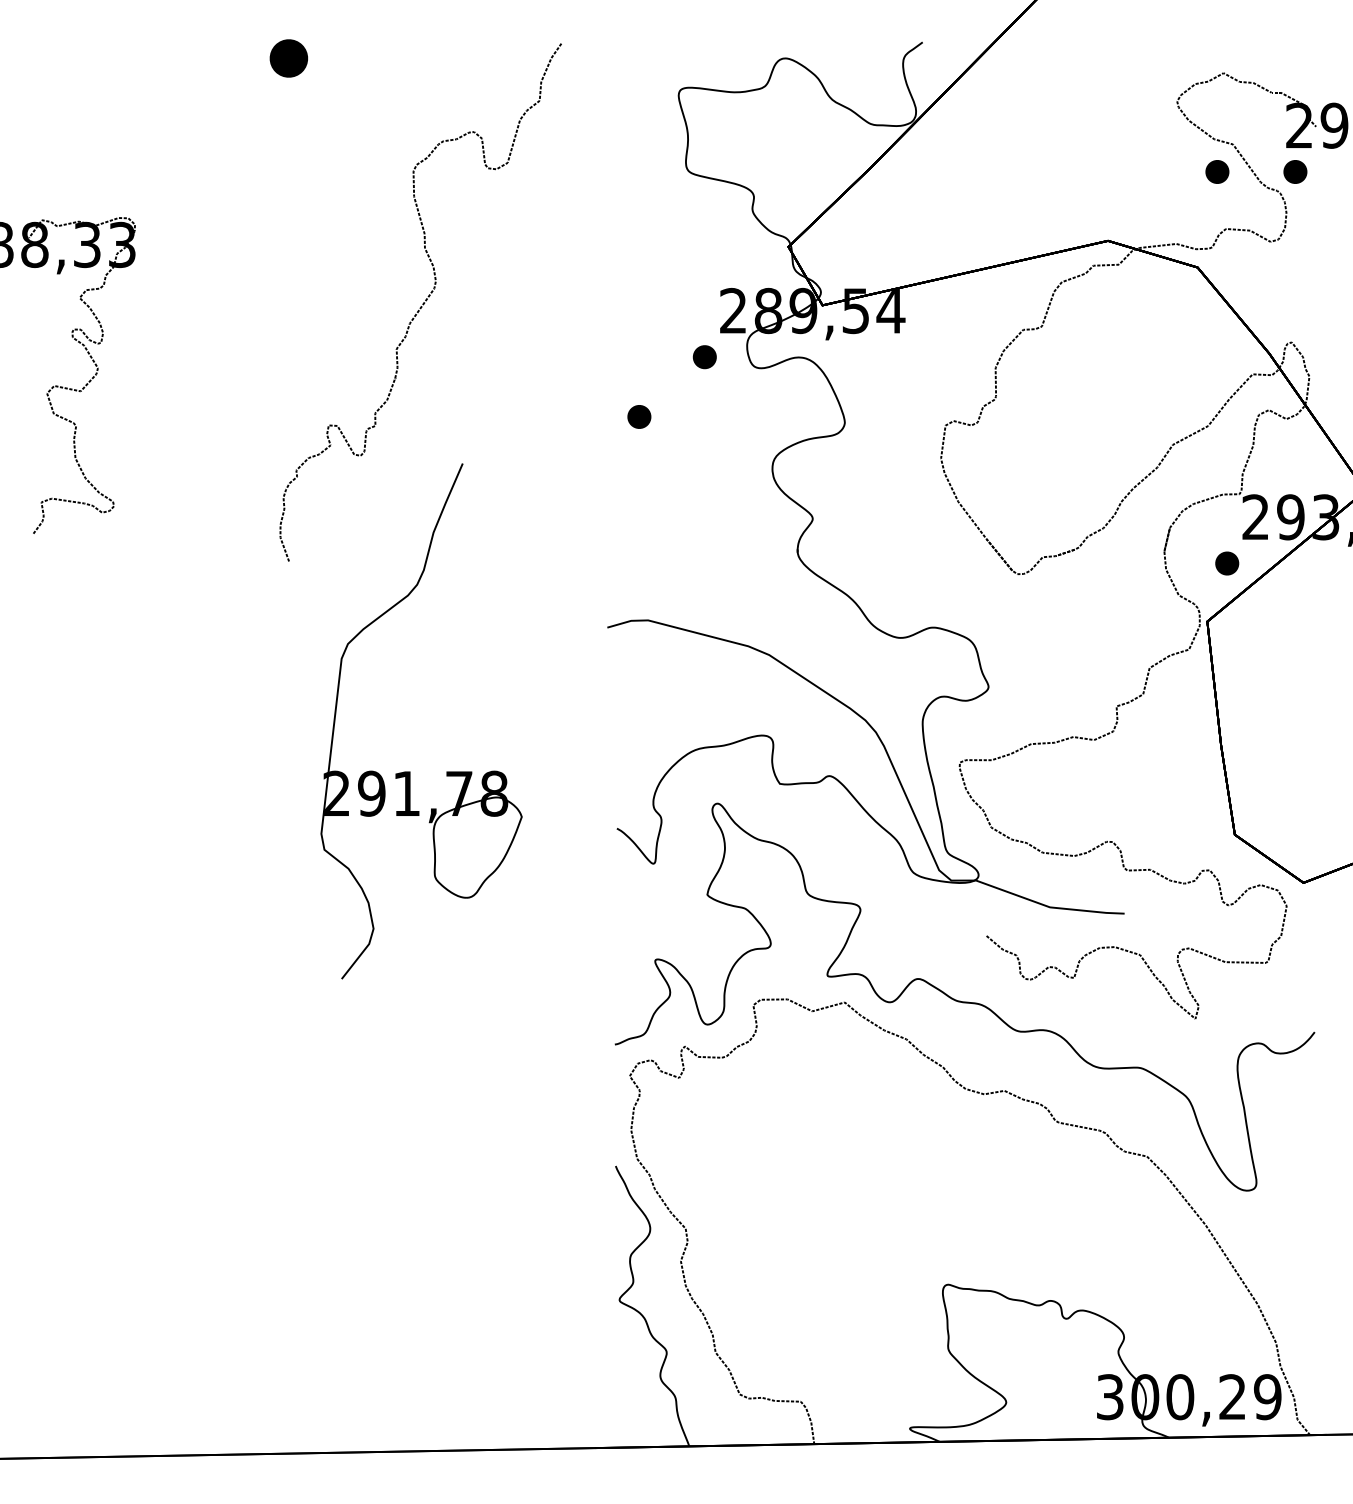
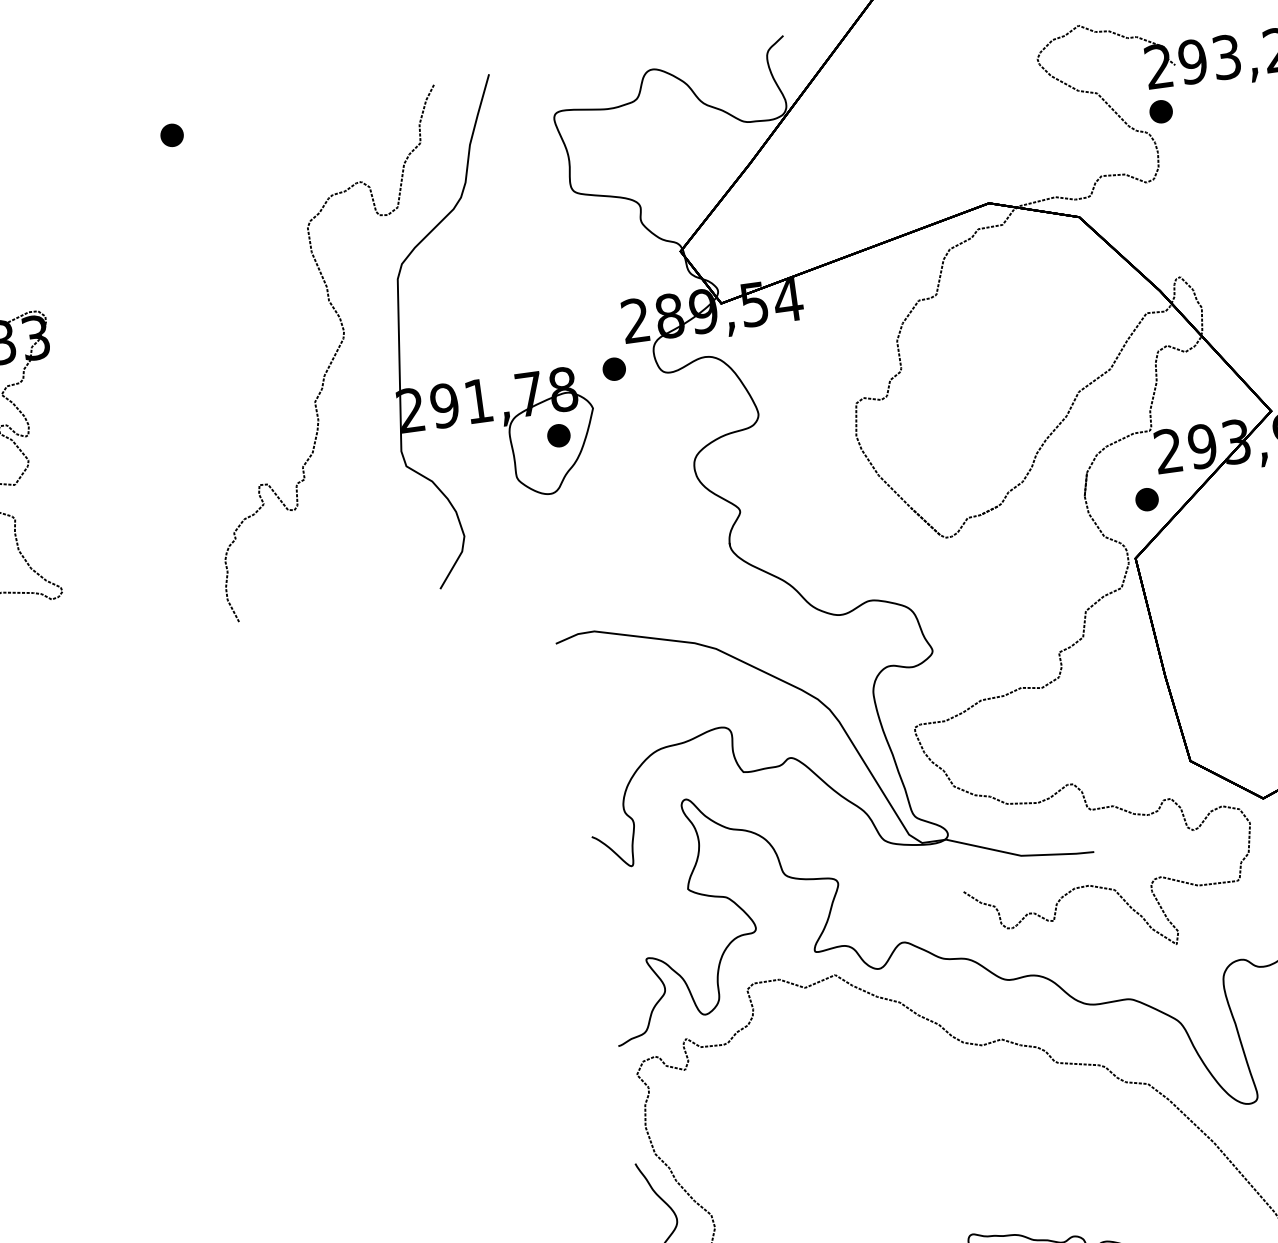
part: (288, 58) -> (171, 135), size x0.62
part: (1217, 171) -> (1085, 121), removed
part: (410, 771) -> (479, 379), moved

